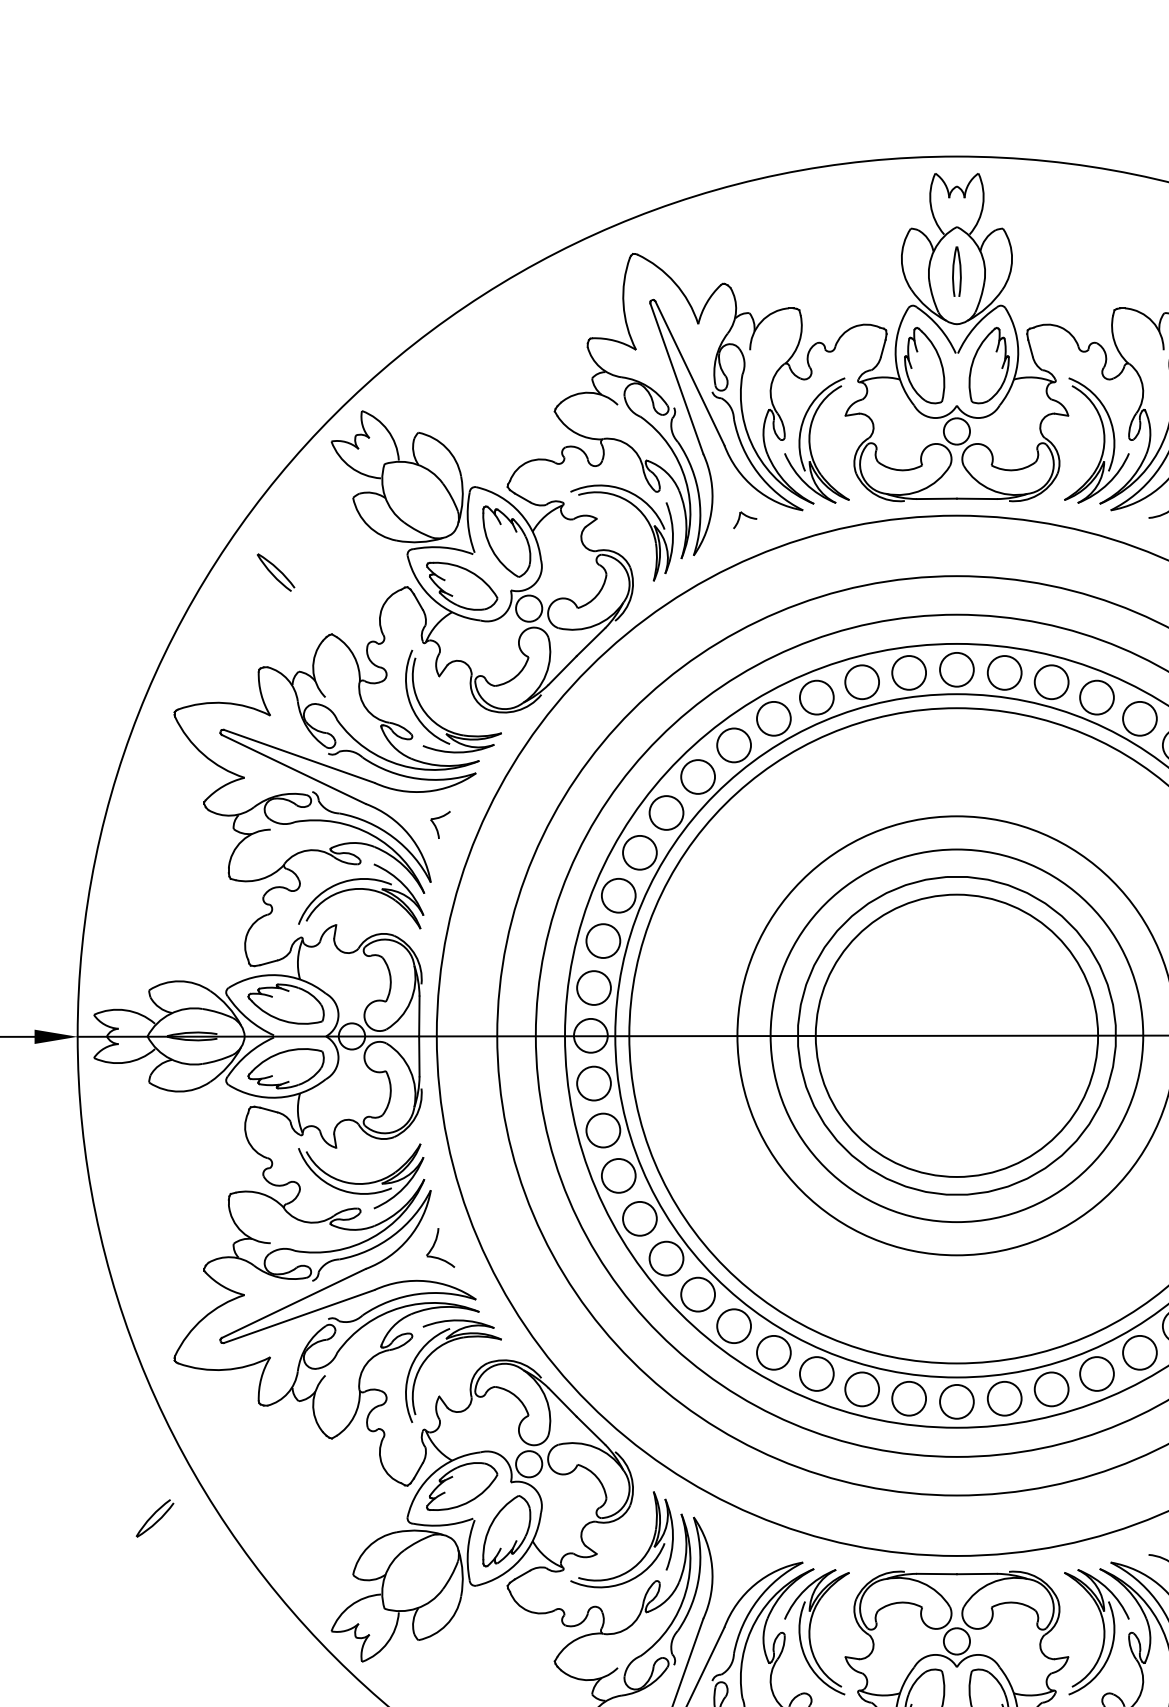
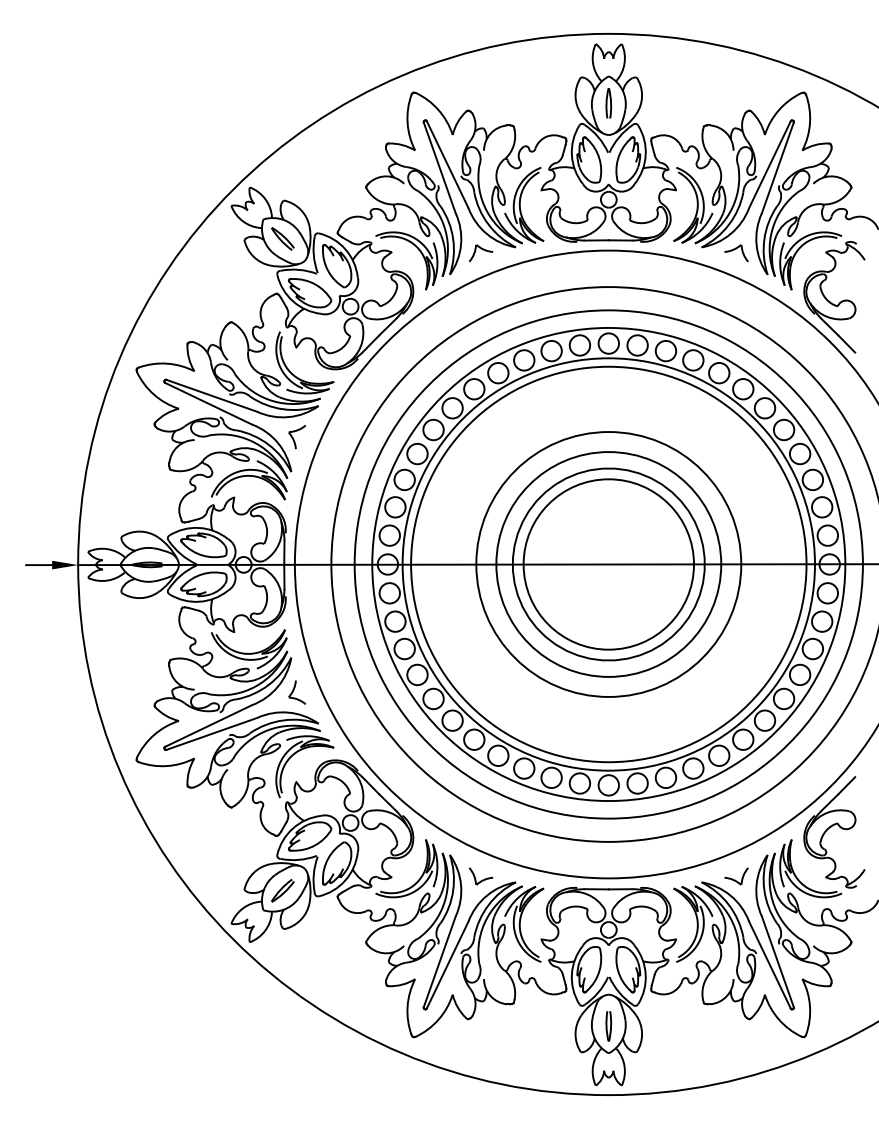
part: (744, 520) -> (480, 253), size x1.67
part: (275, 571) -> (282, 238), moved
part: (439, 825) -> (296, 437), size x1.43
part: (154, 1518) -> (282, 890), moved
part: (744, 1552) -> (480, 876), added

